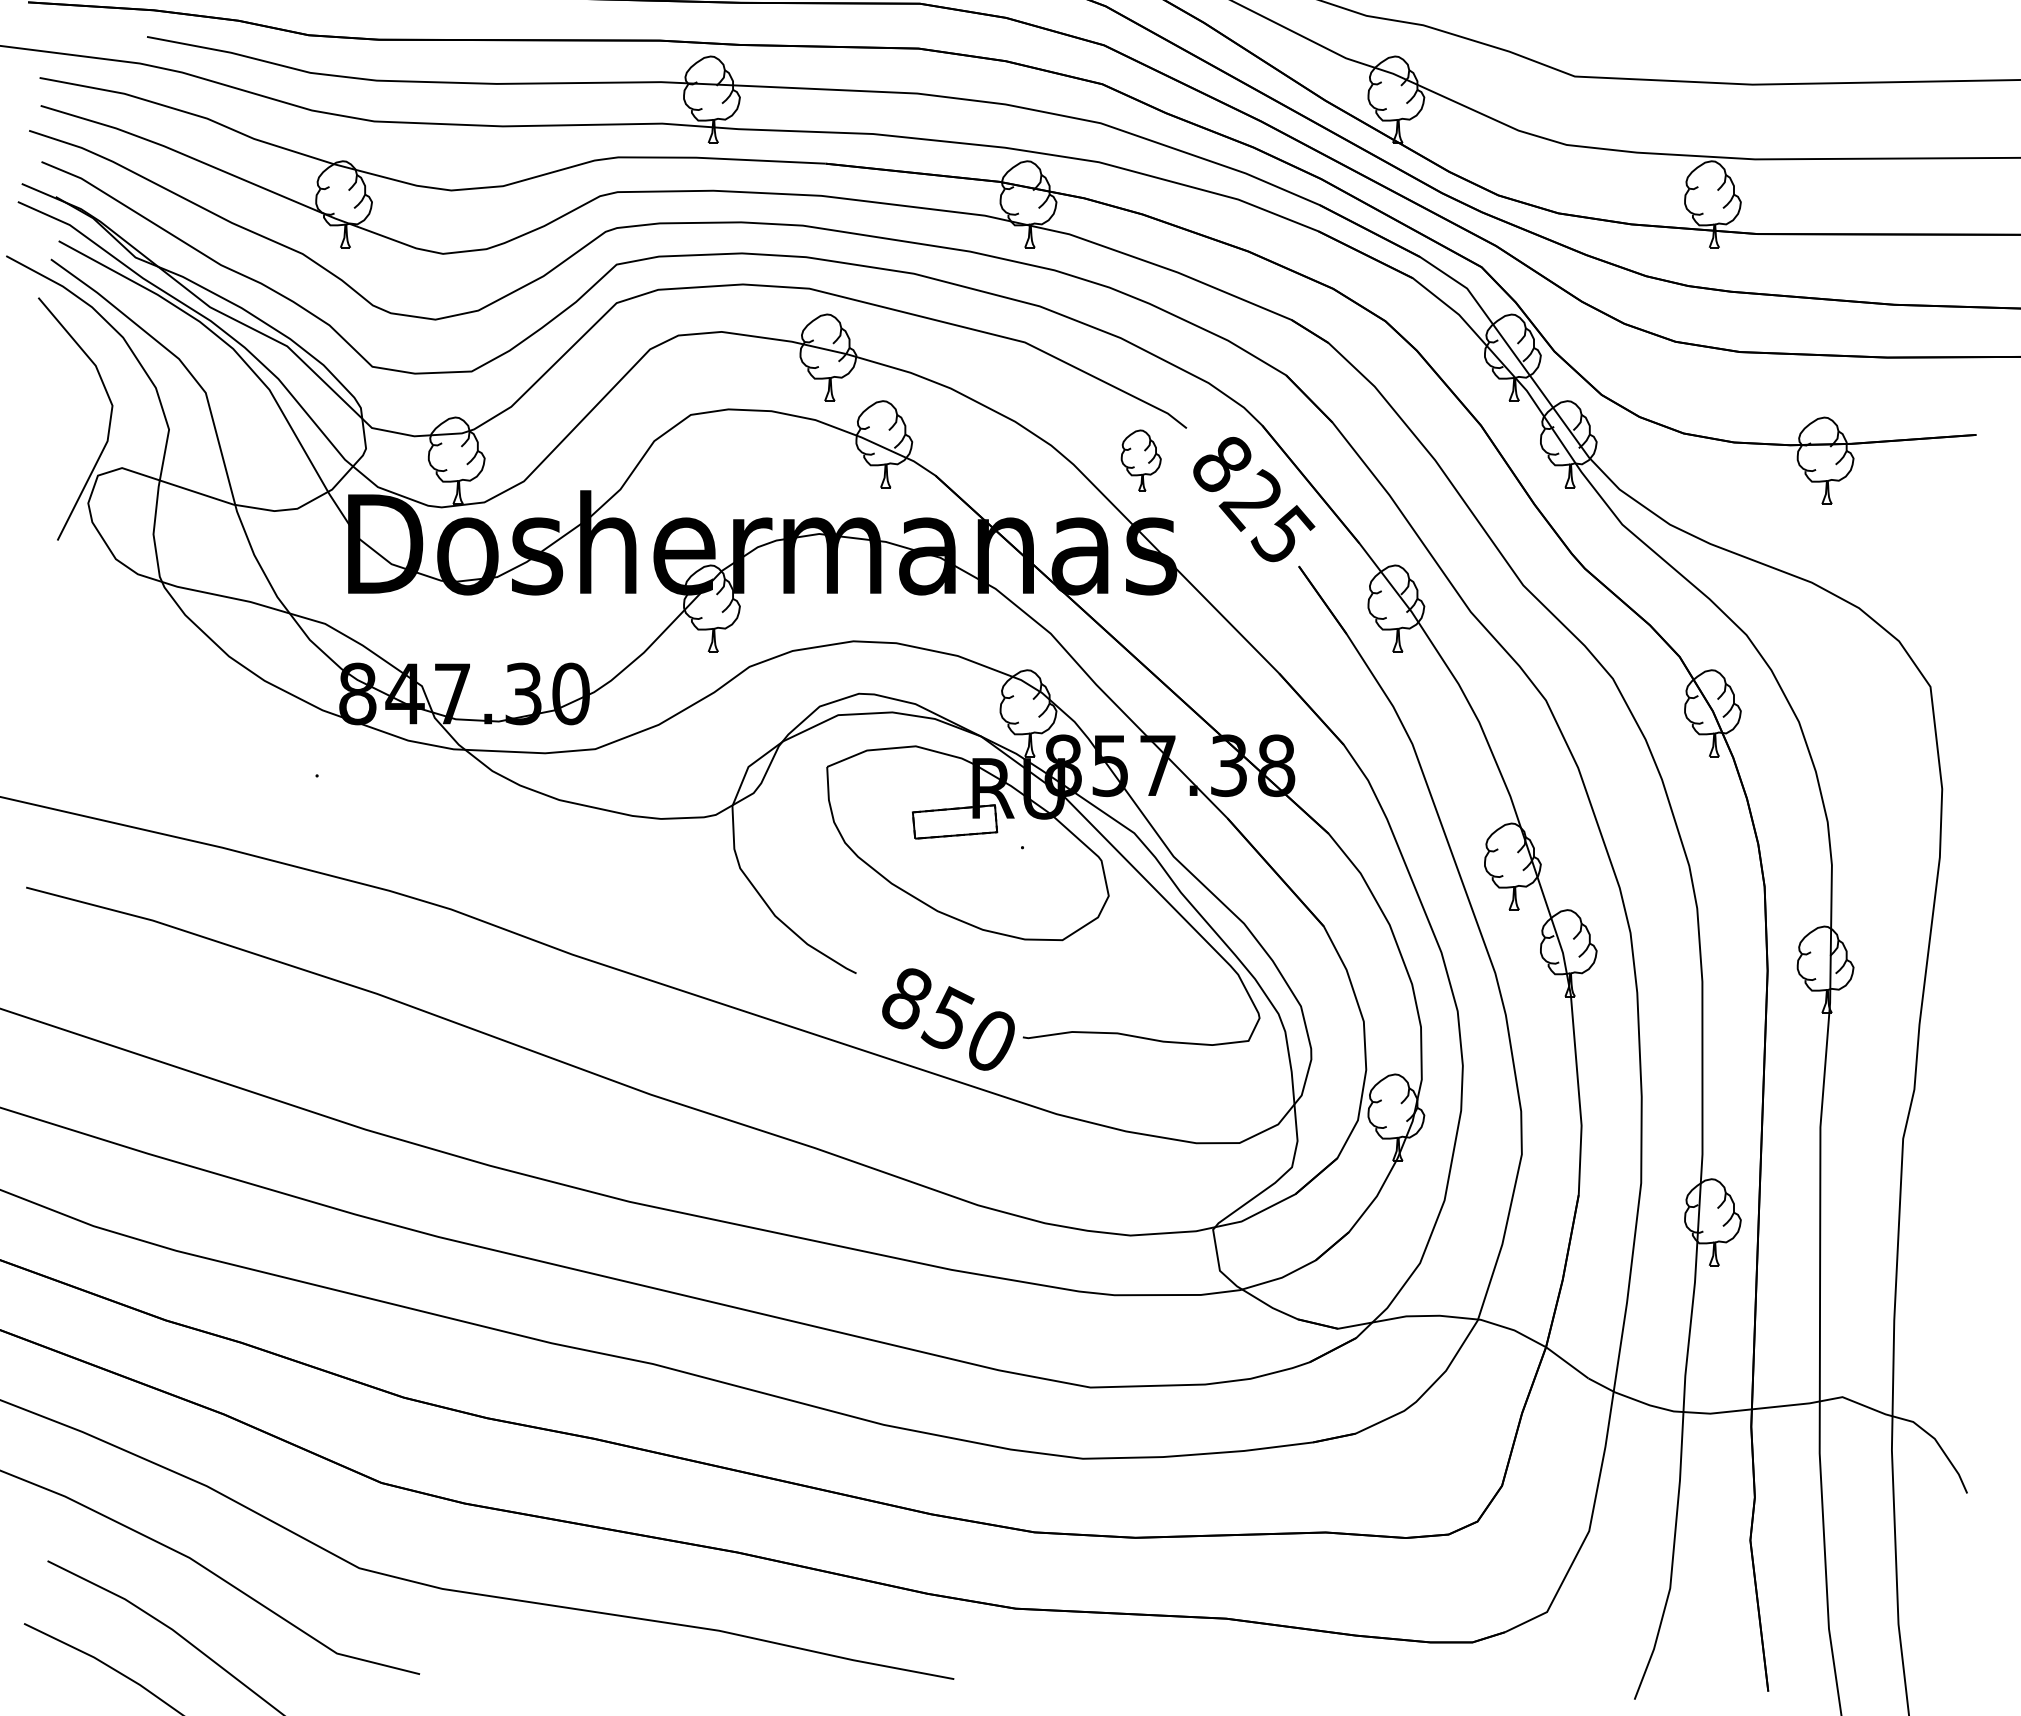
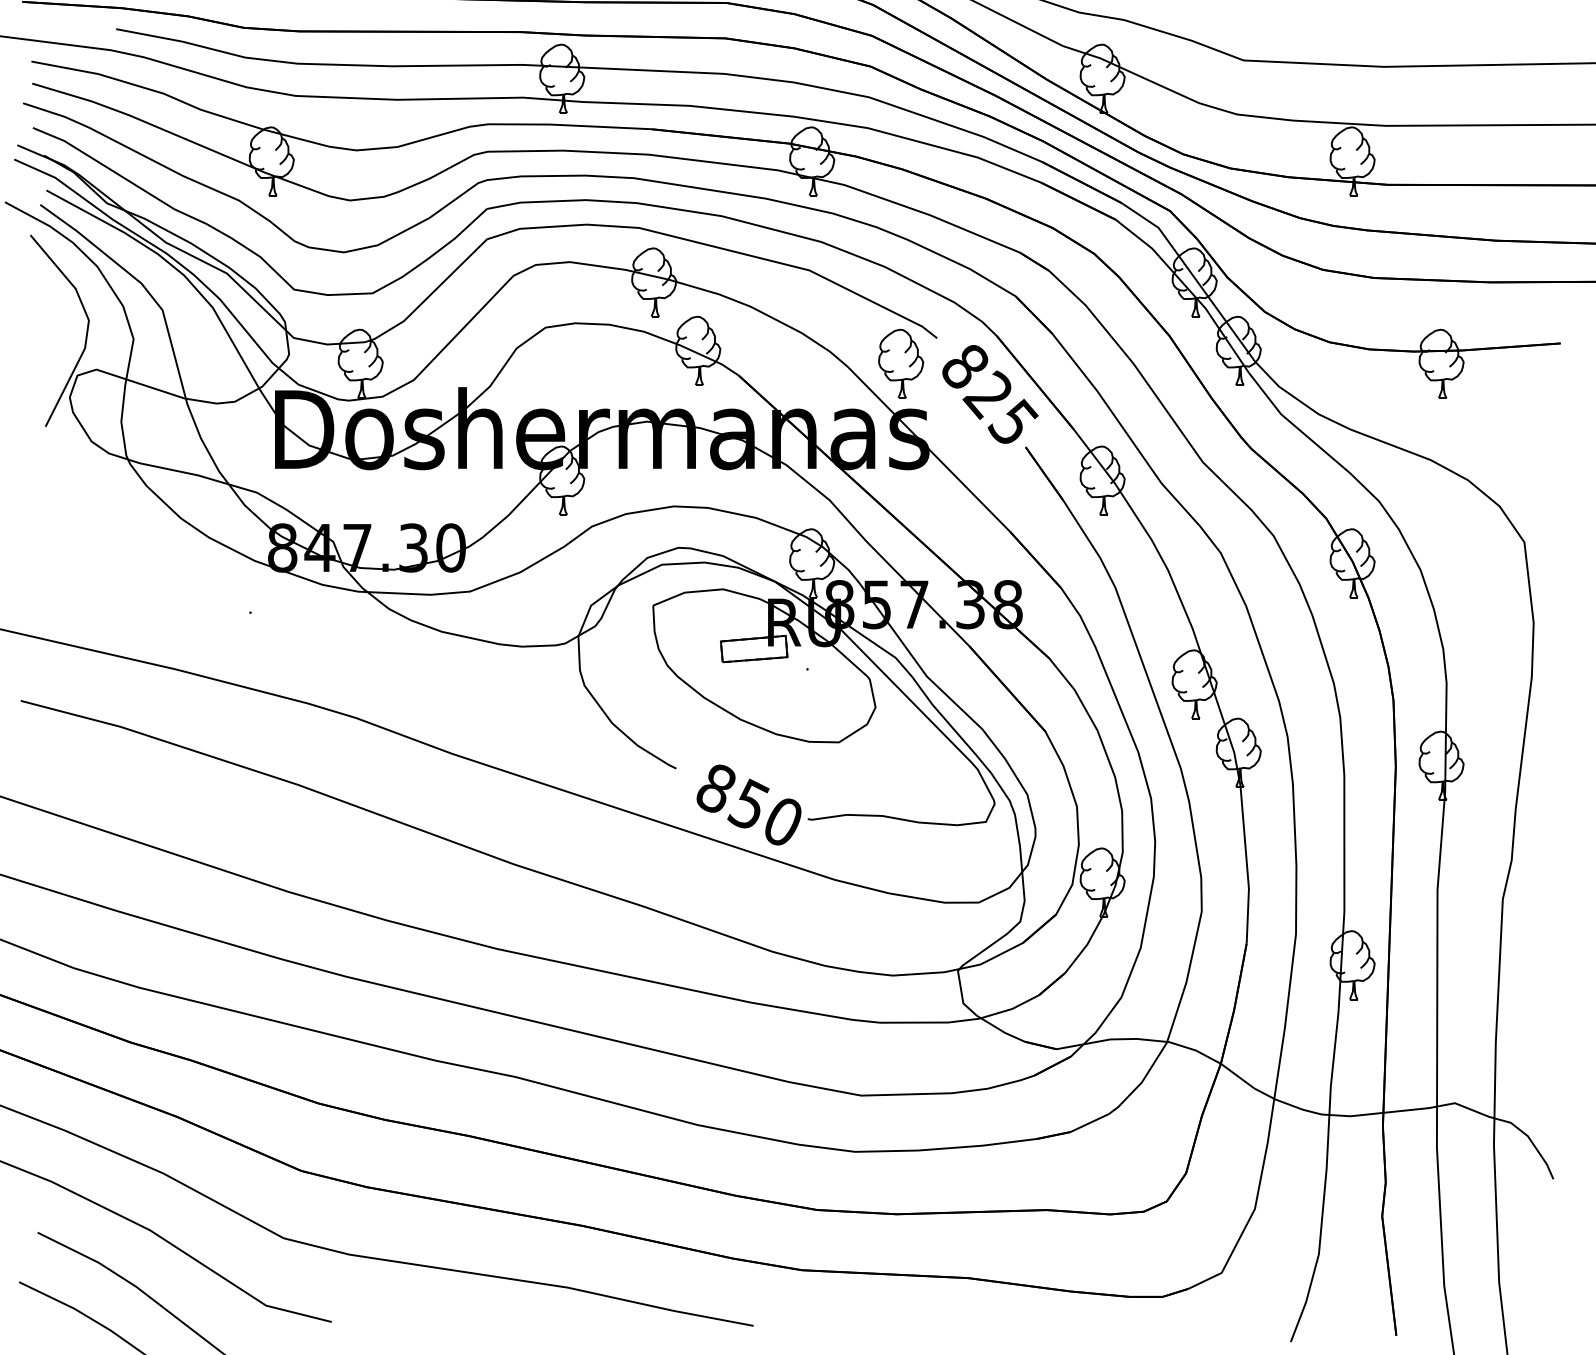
part: (1141, 460) -> (901, 363), size x1.43

